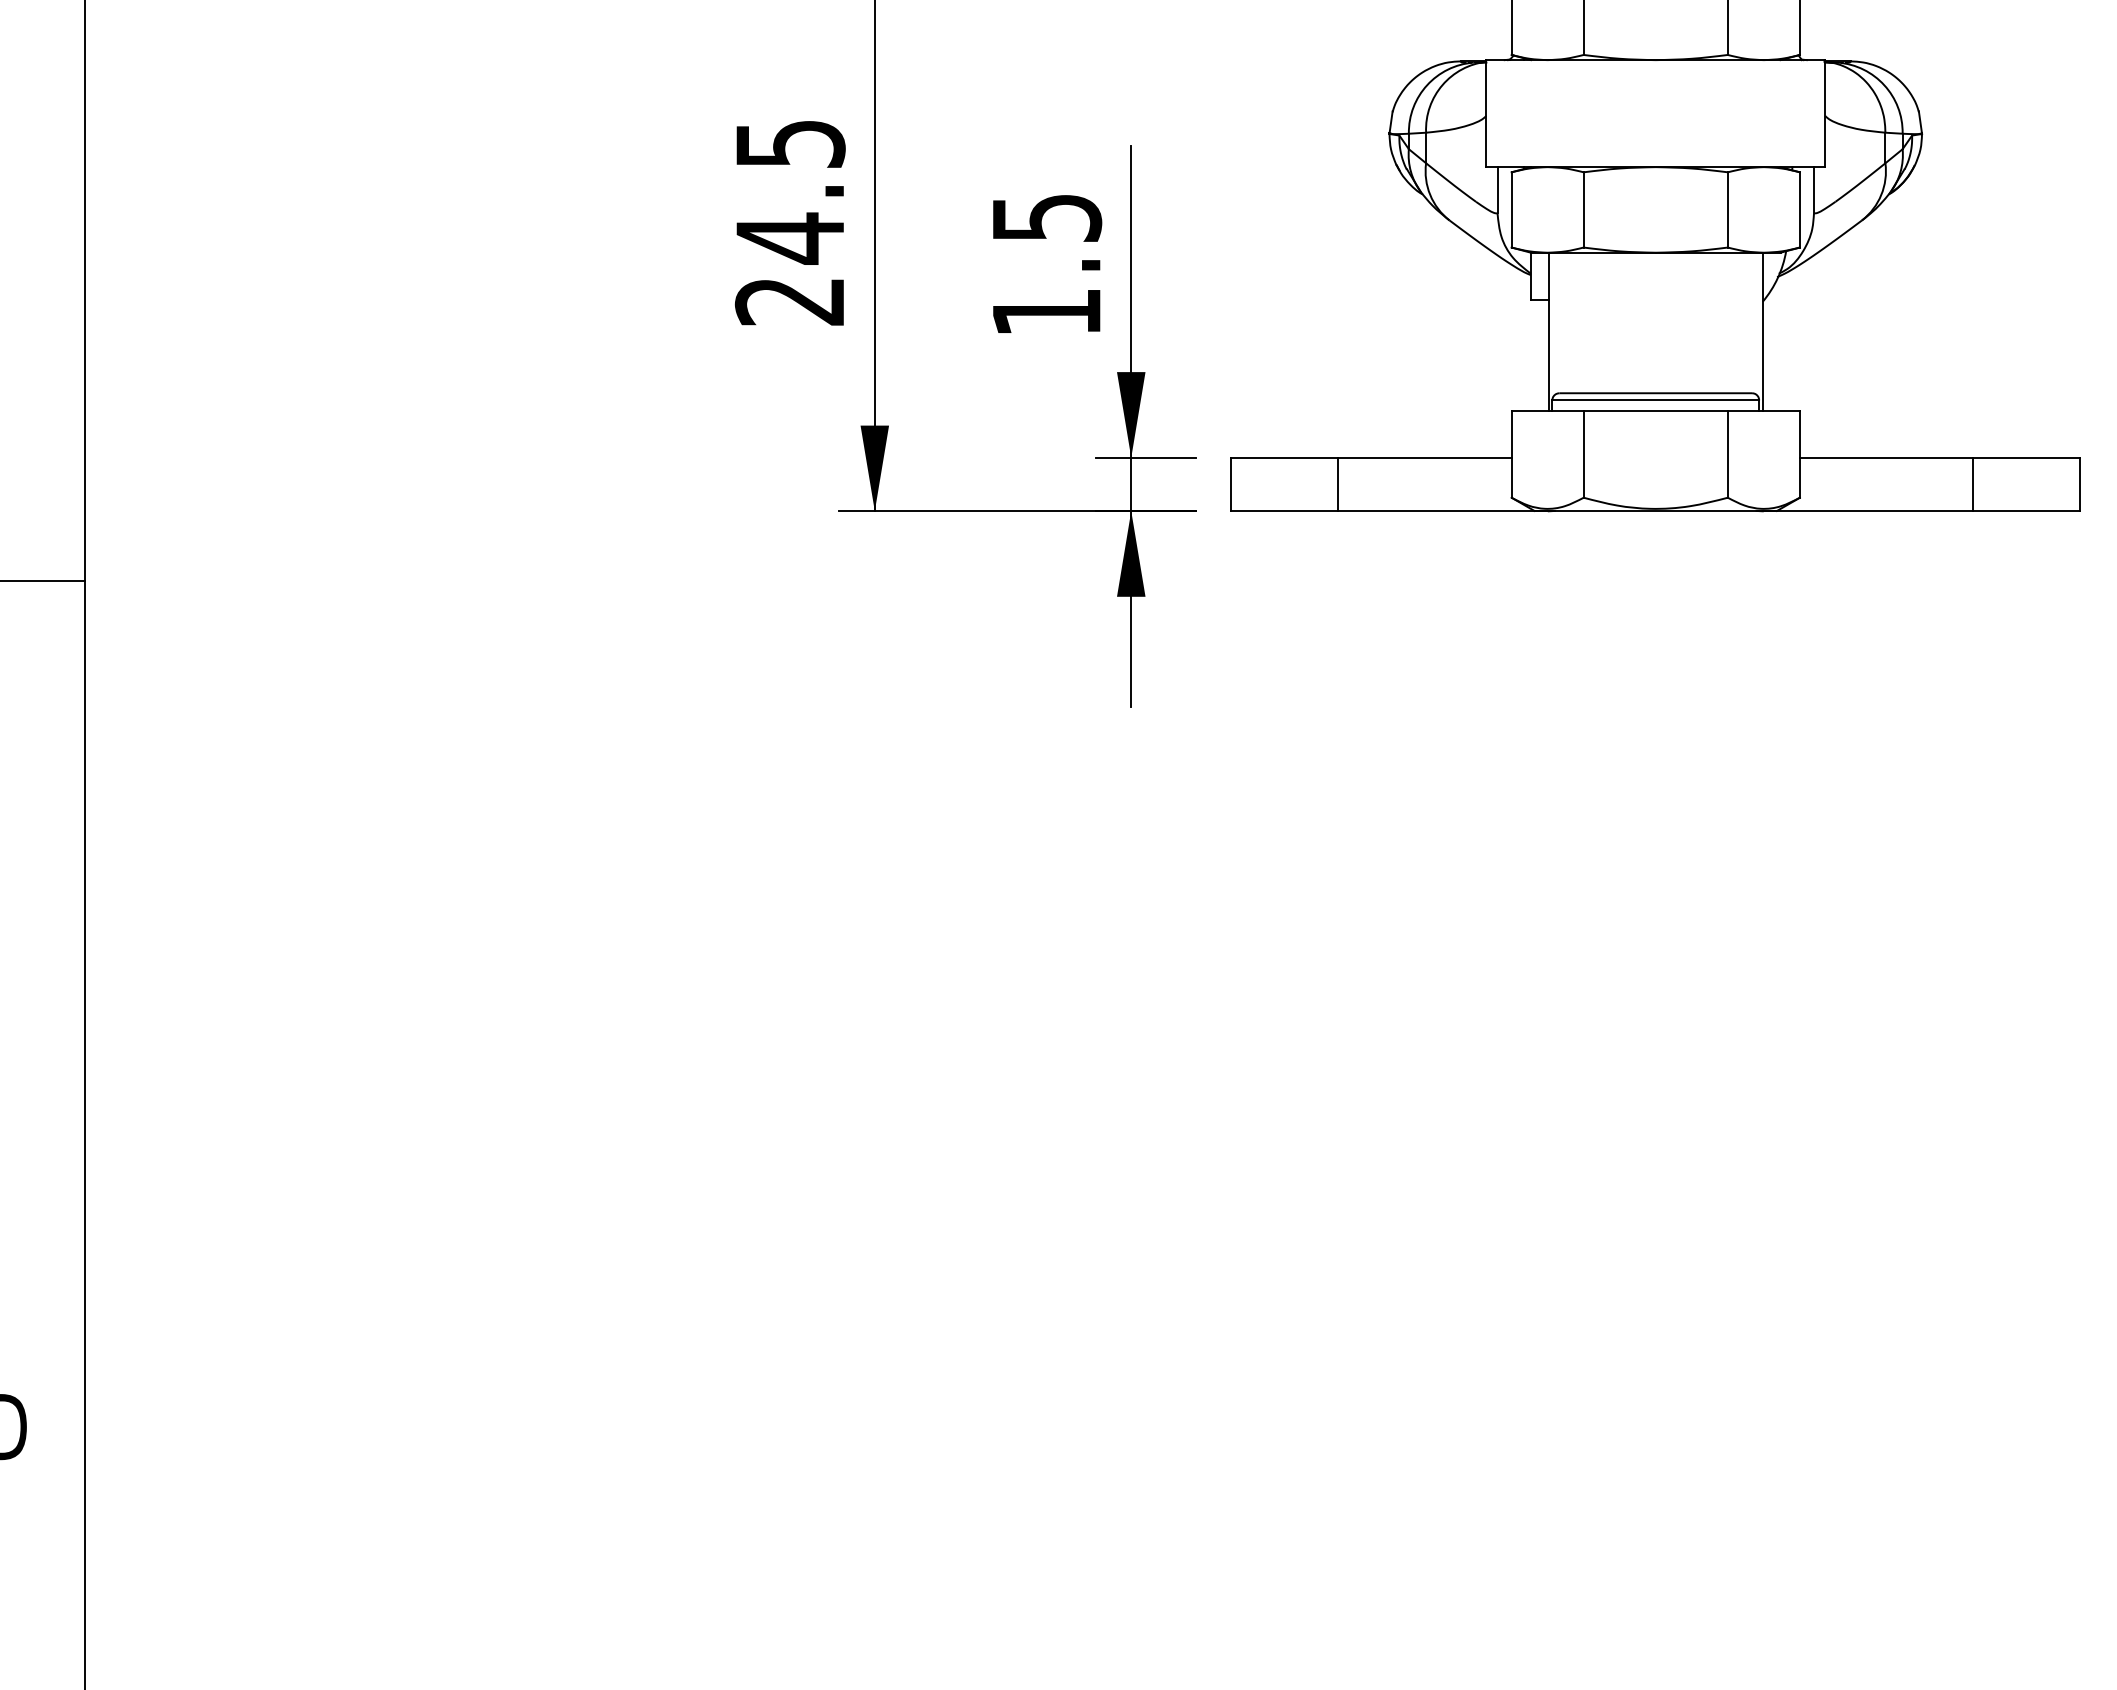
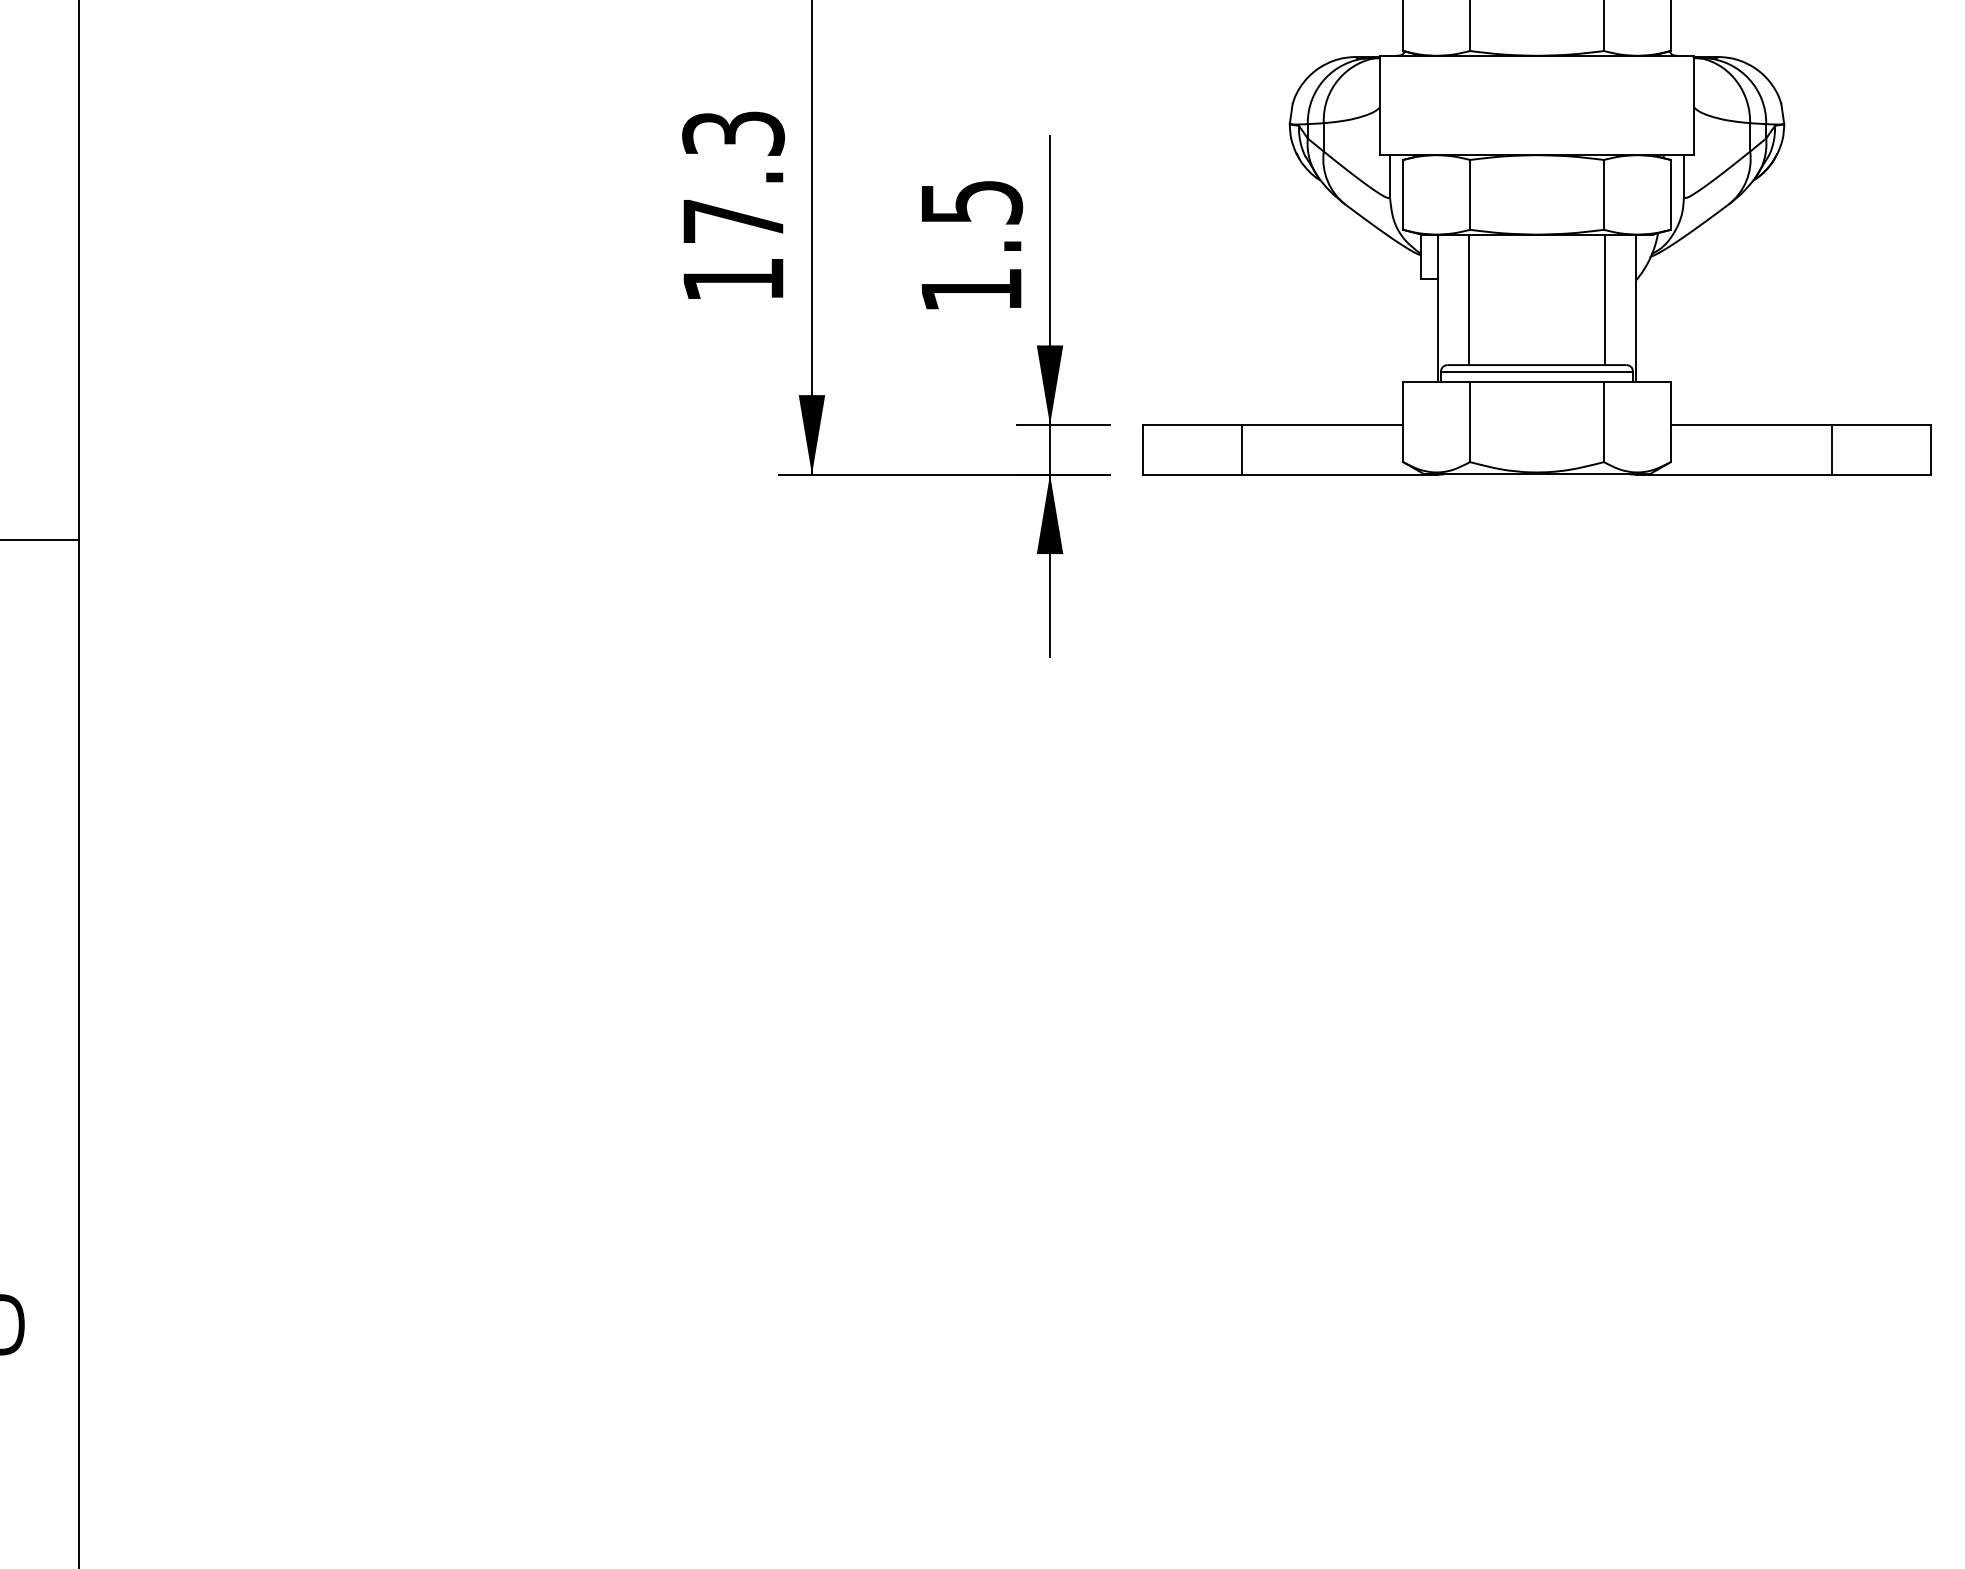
text: (789, 222) -> (732, 206), 24.5 -> 17.3
line: (1582, 322) -> (1468, 299), added
line: (1728, 322) -> (1604, 299), added

